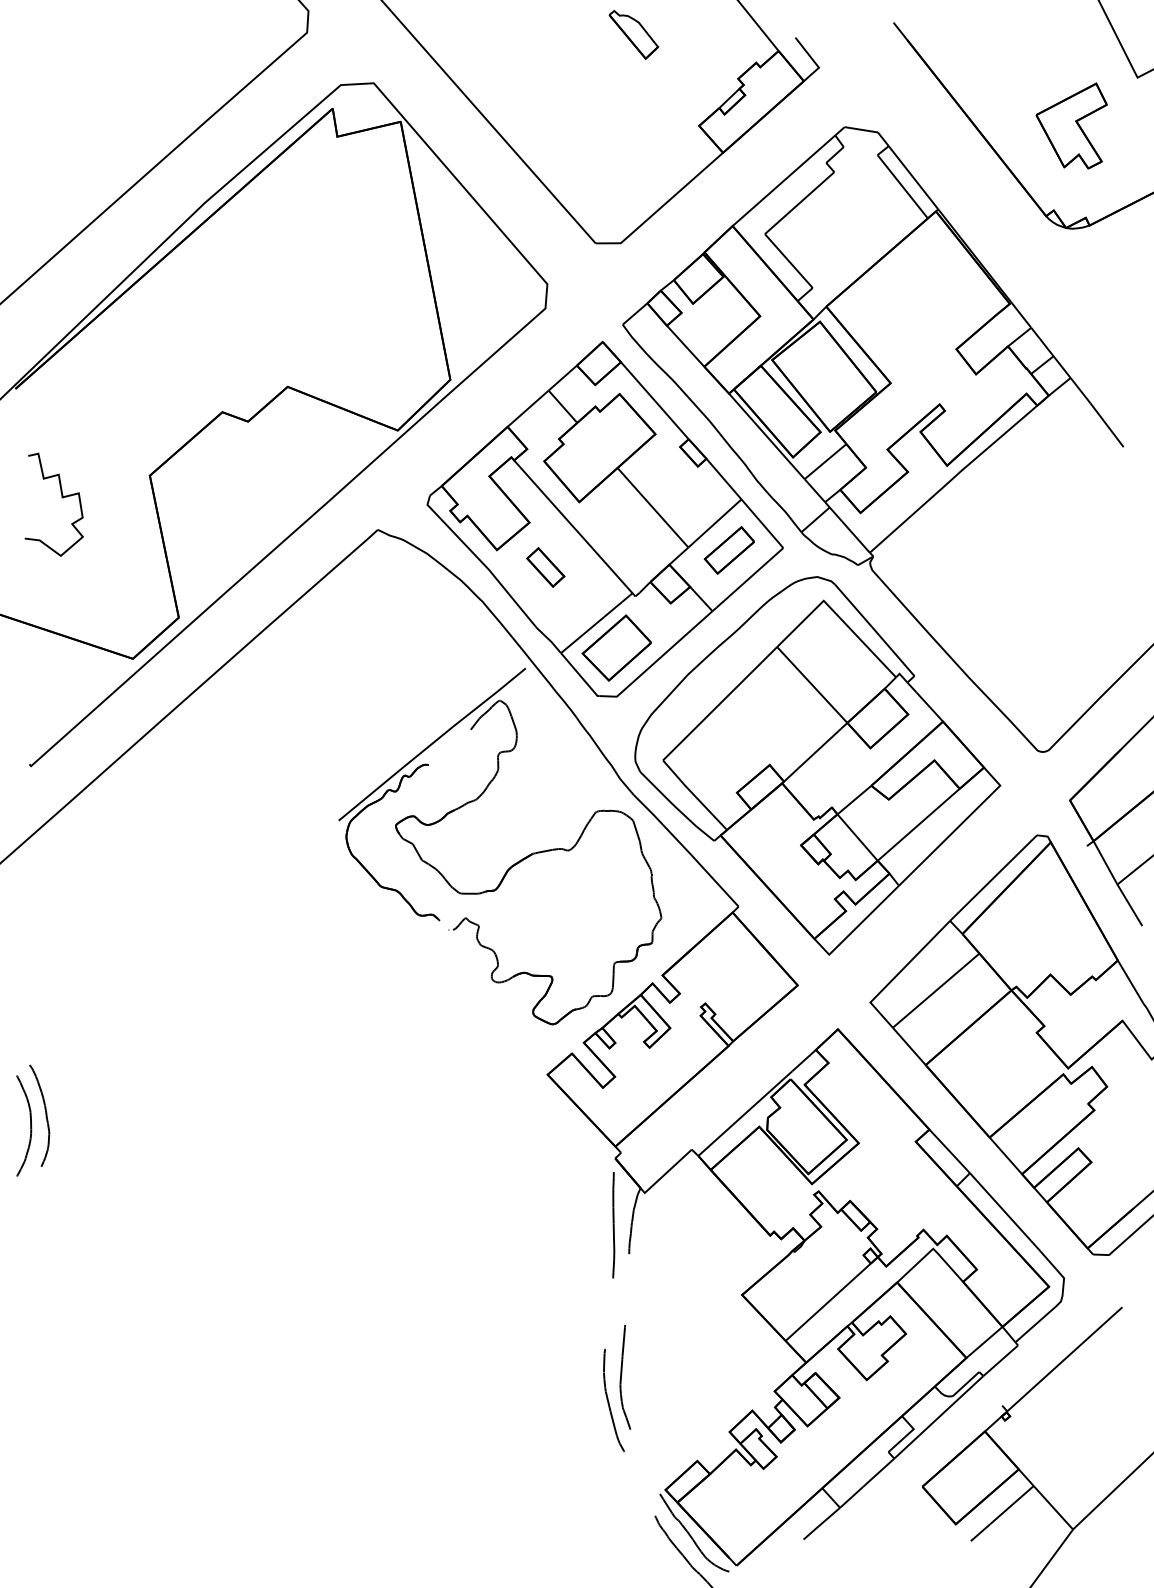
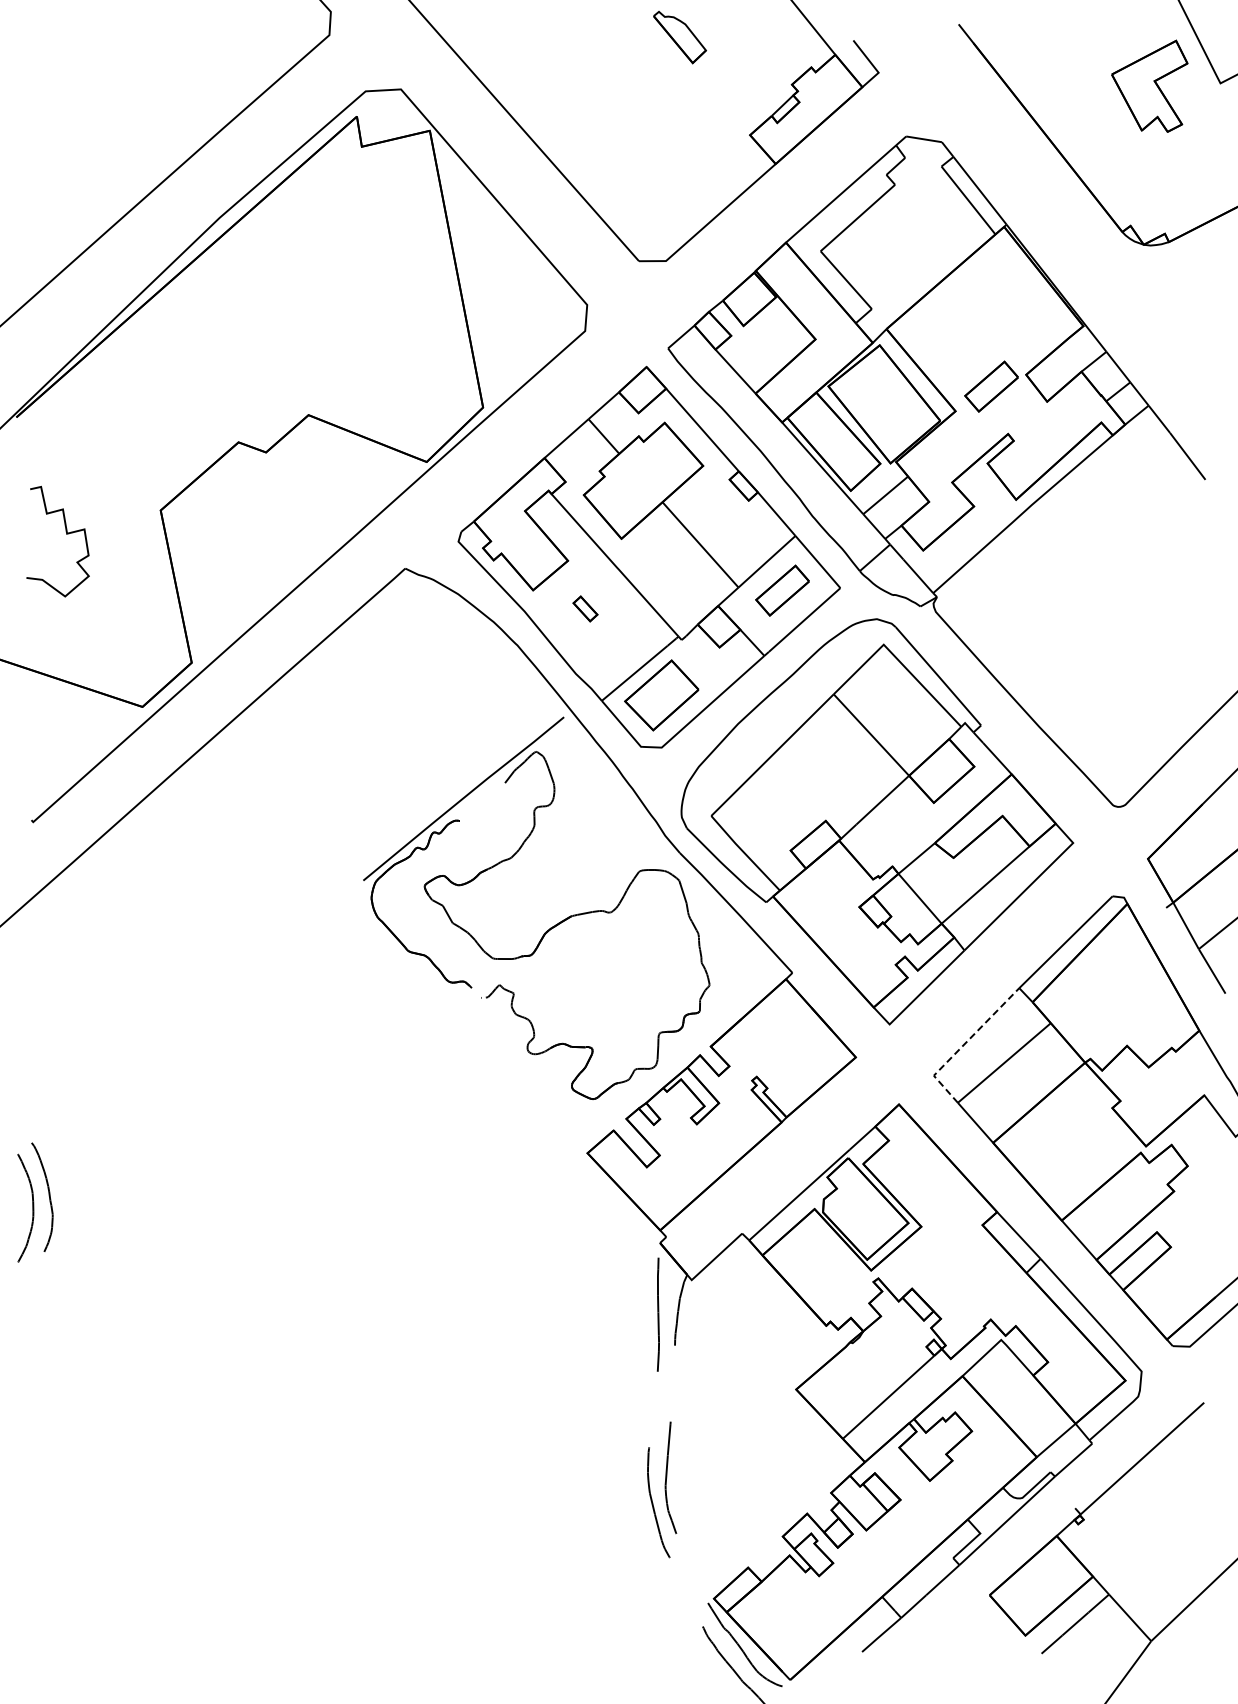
part: (1071, 125) -> (1149, 85), moved
part: (924, 360) -> (991, 386), added
part: (545, 567) -> (585, 608), size x0.6
line: (898, 974) -> (963, 1045), solid -> dashed

